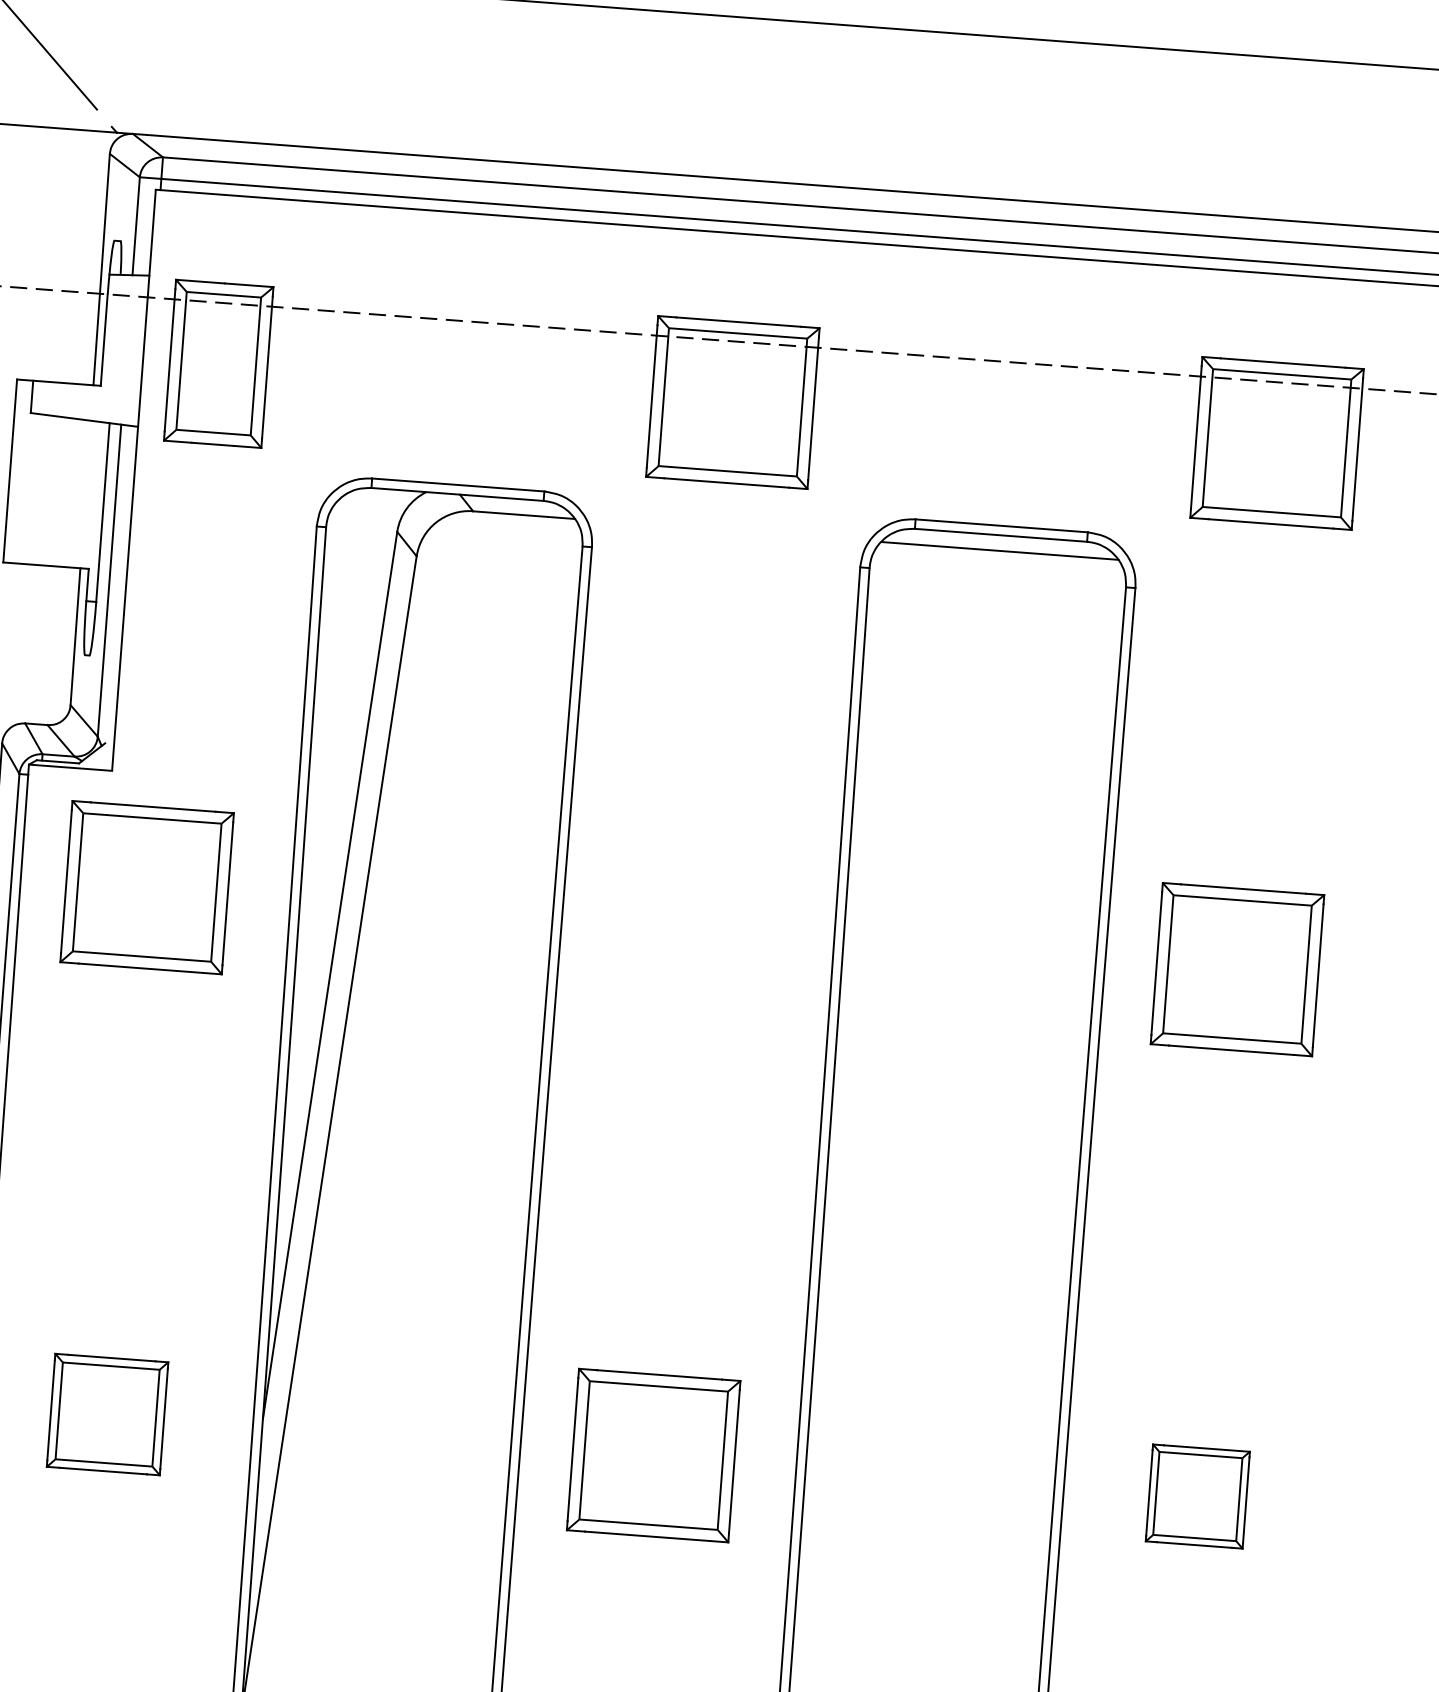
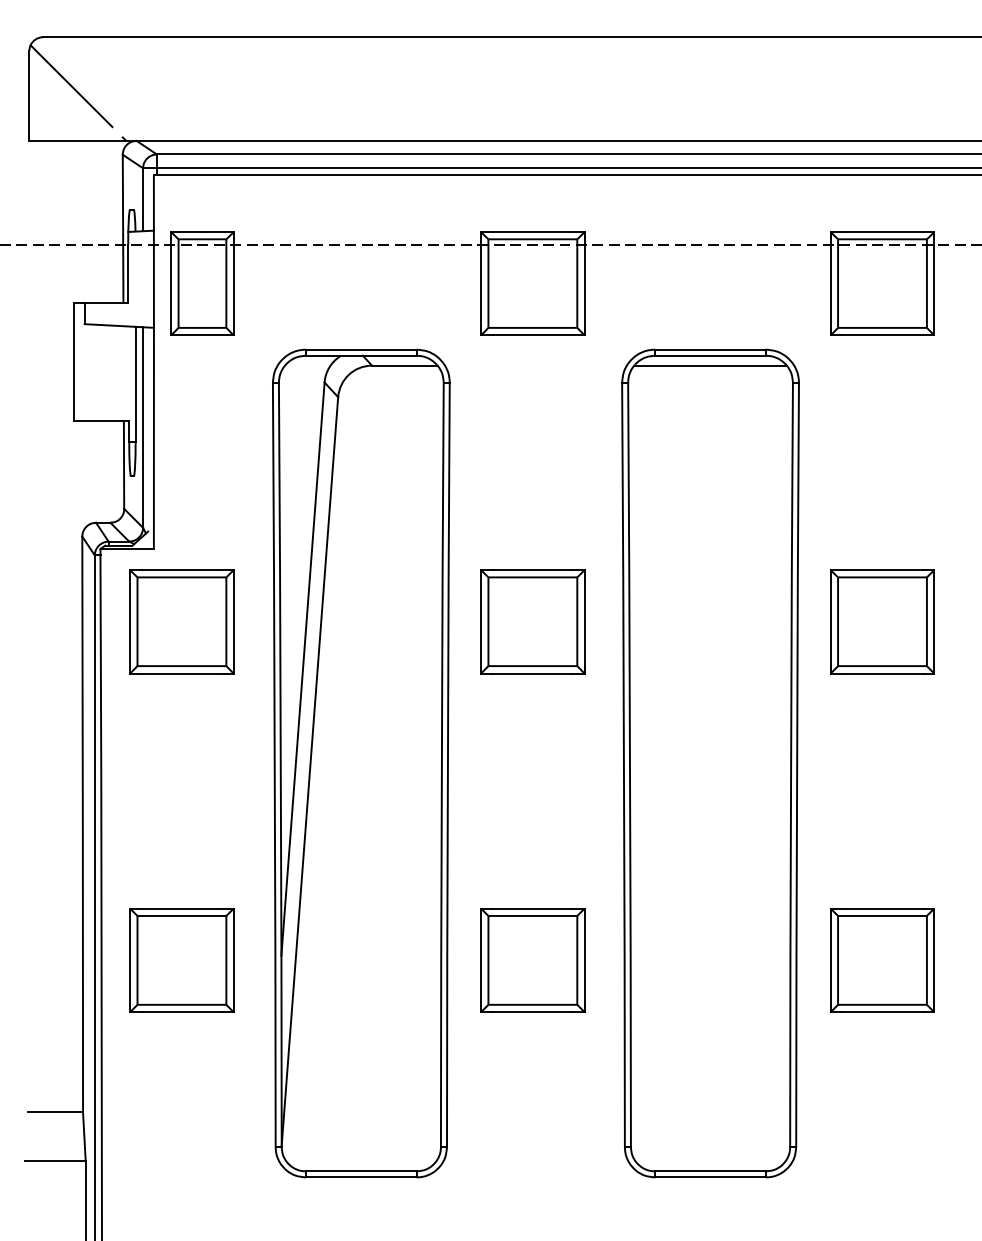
part: (692, 928) -> (532, 621), added
part: (106, 1414) -> (181, 960), size x1.43
part: (1197, 1496) -> (882, 960), size x1.67

